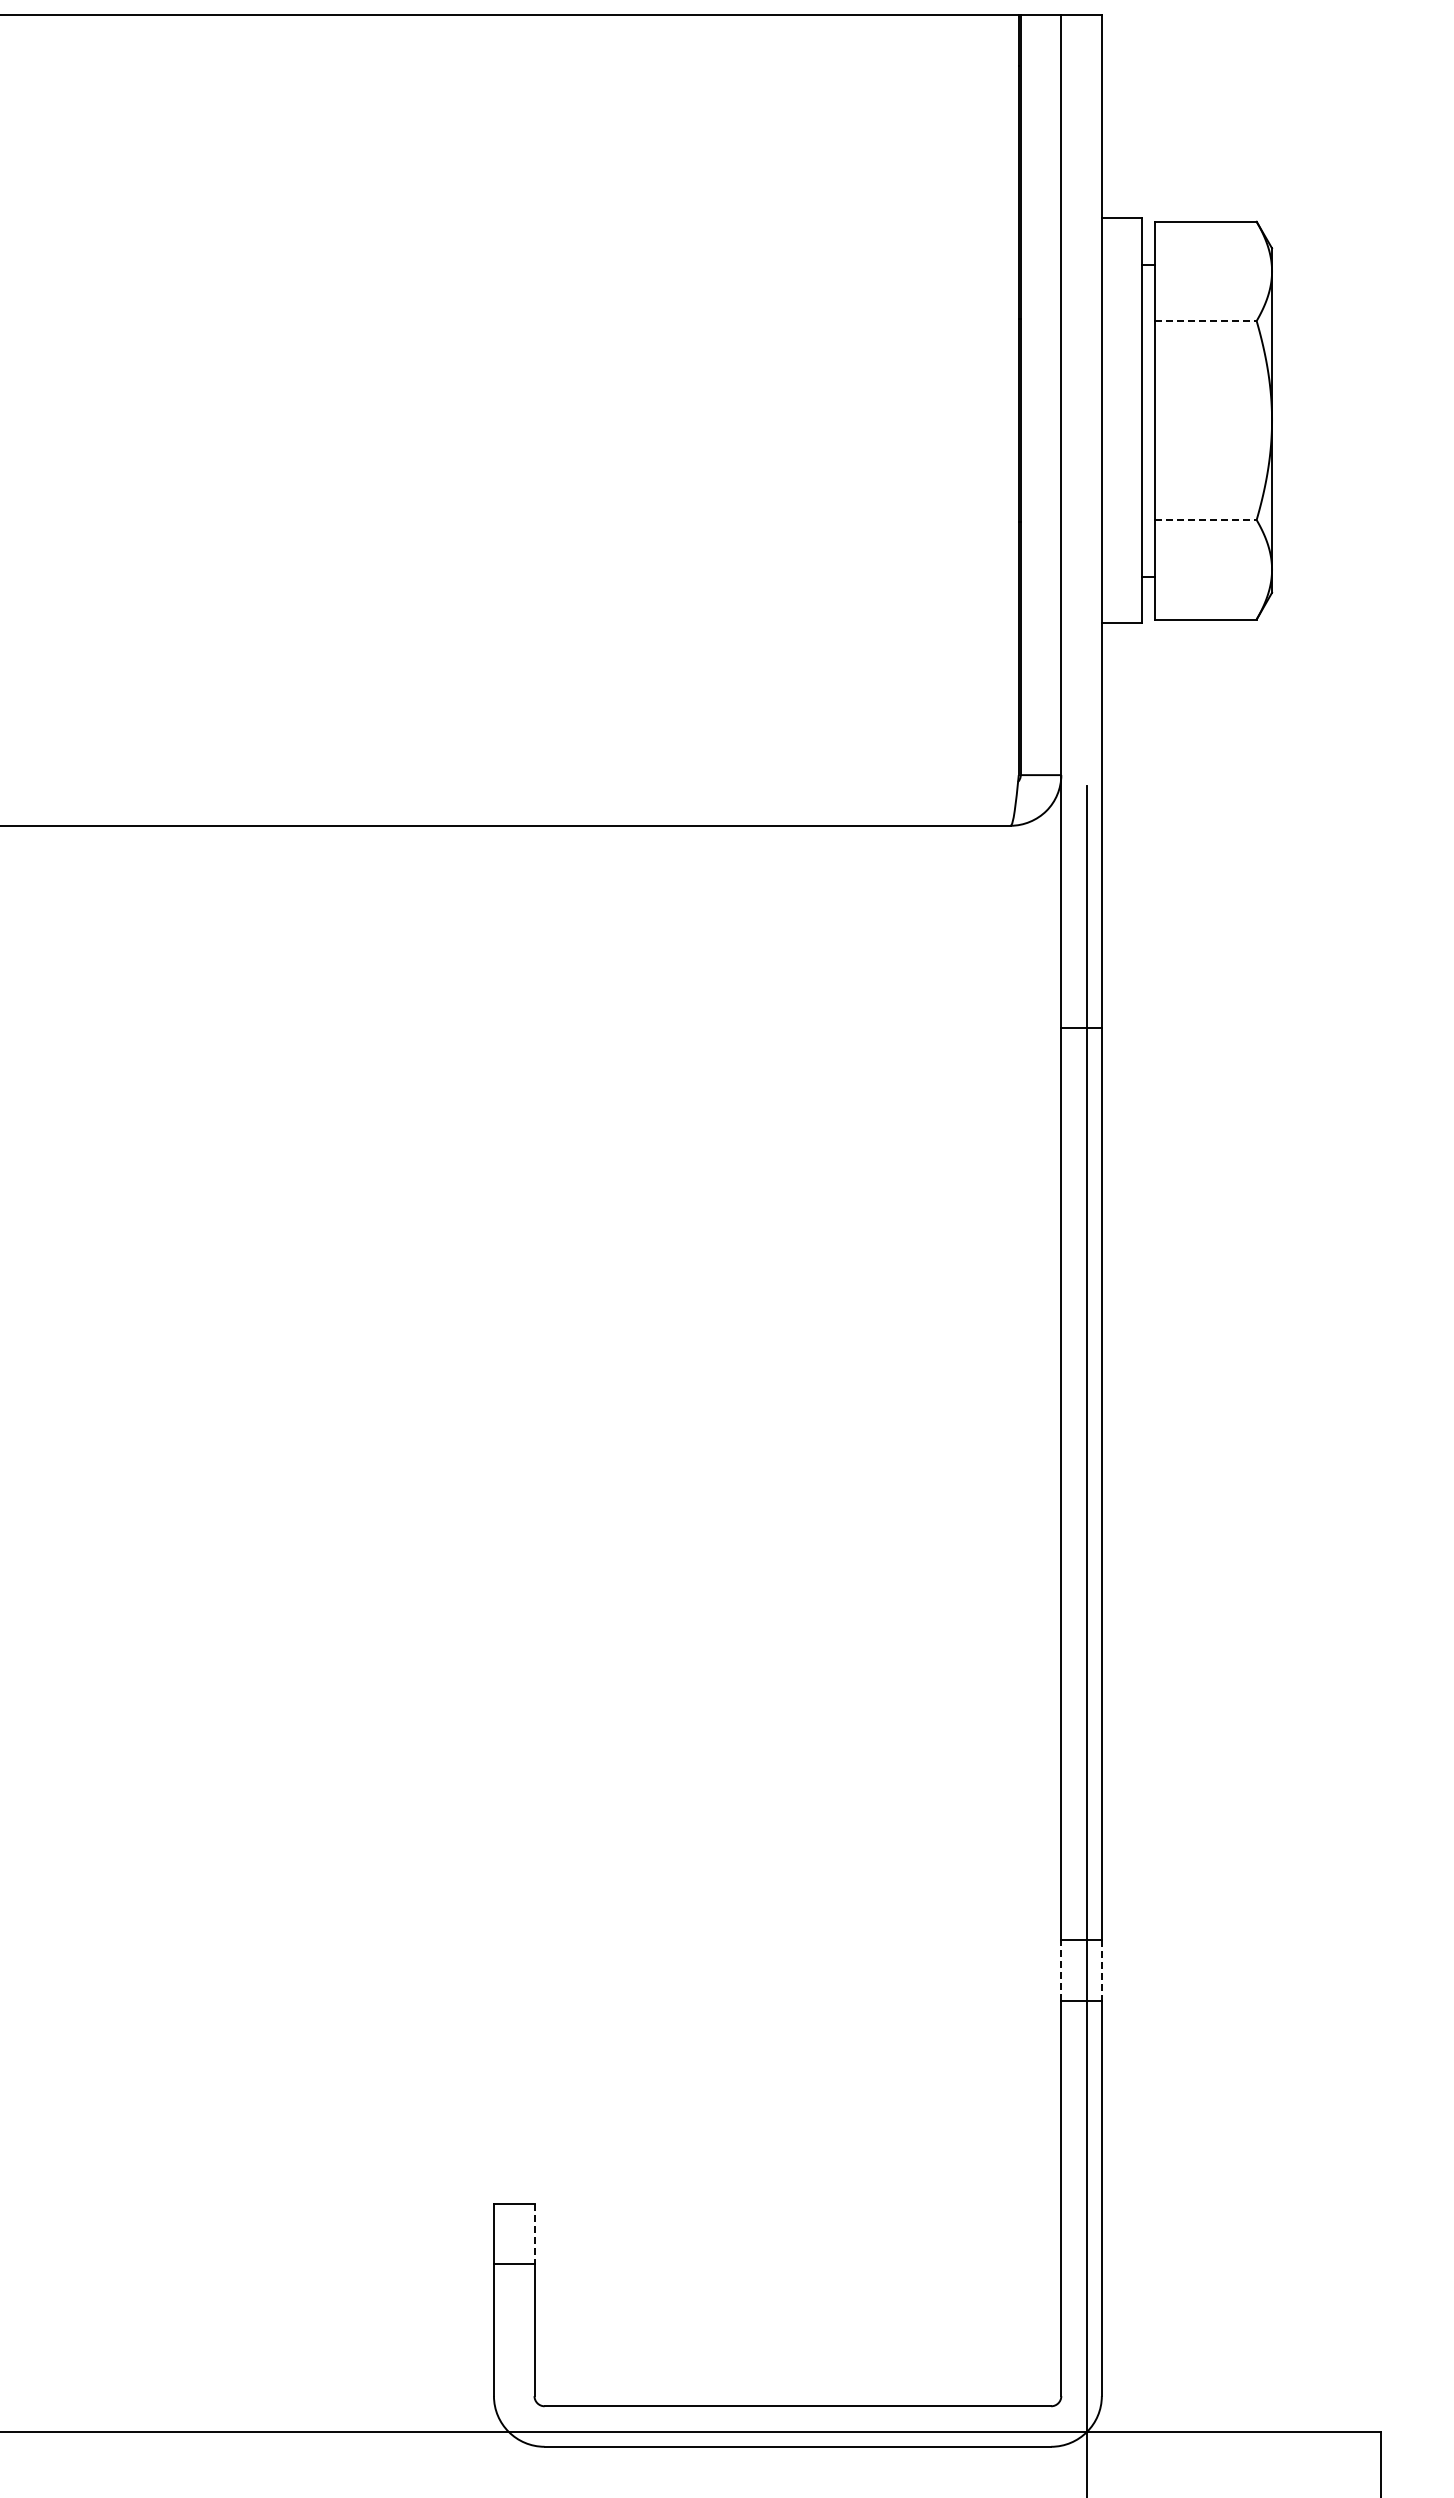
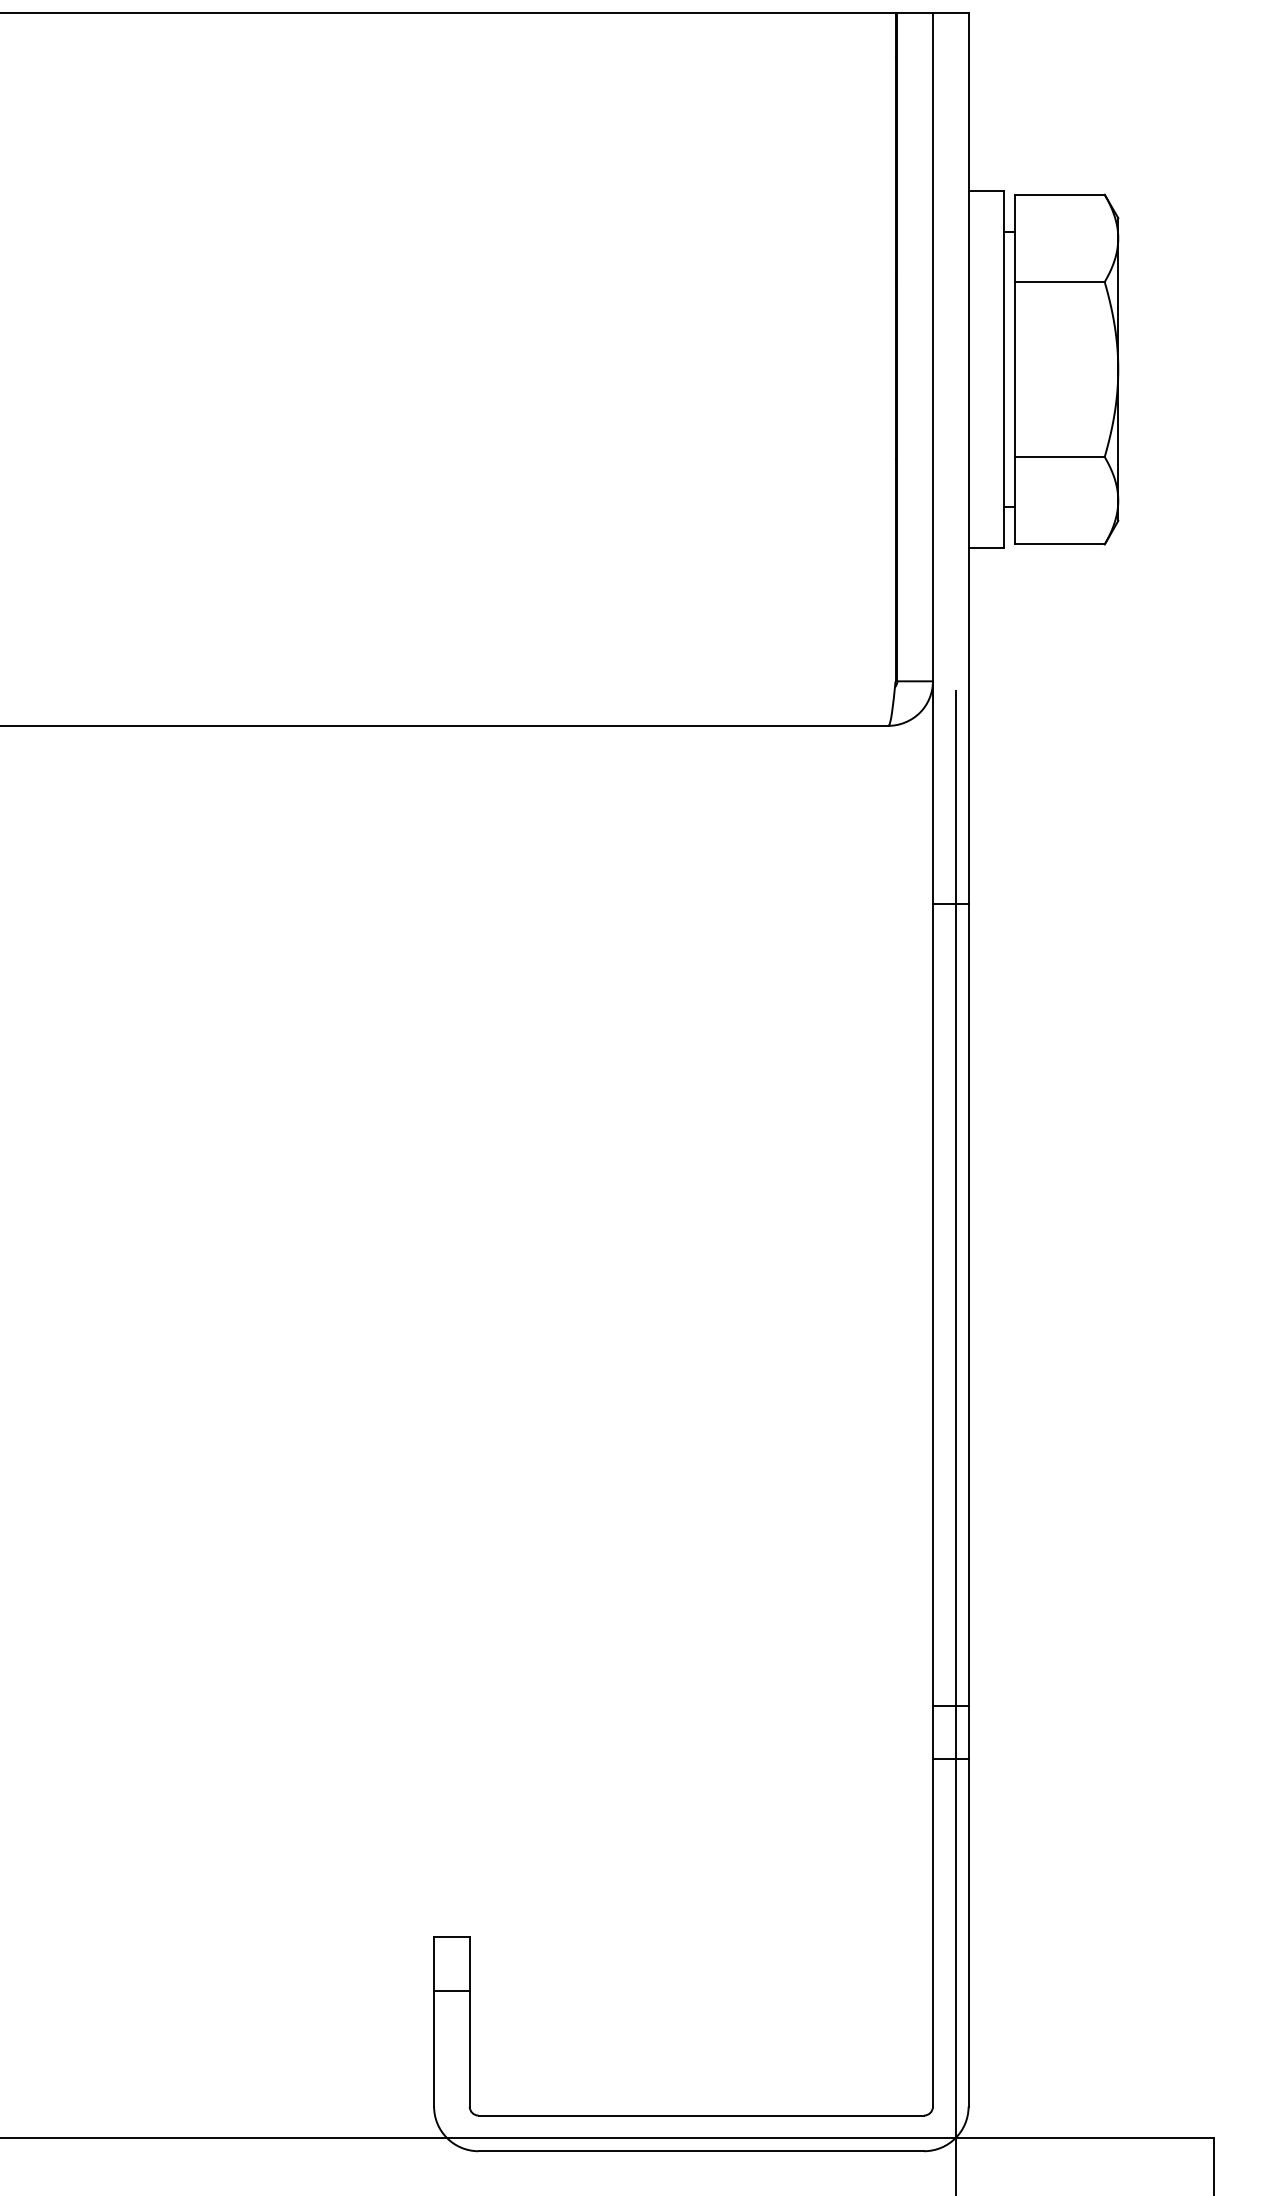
line: (1206, 321) -> (1060, 282), dashed -> solid
line: (1206, 520) -> (1060, 457), dashed -> solid
line: (1061, 1970) -> (933, 1732), dashed -> solid
line: (1101, 1971) -> (968, 1733), dashed -> solid
line: (534, 2234) -> (469, 1964), dashed -> solid

